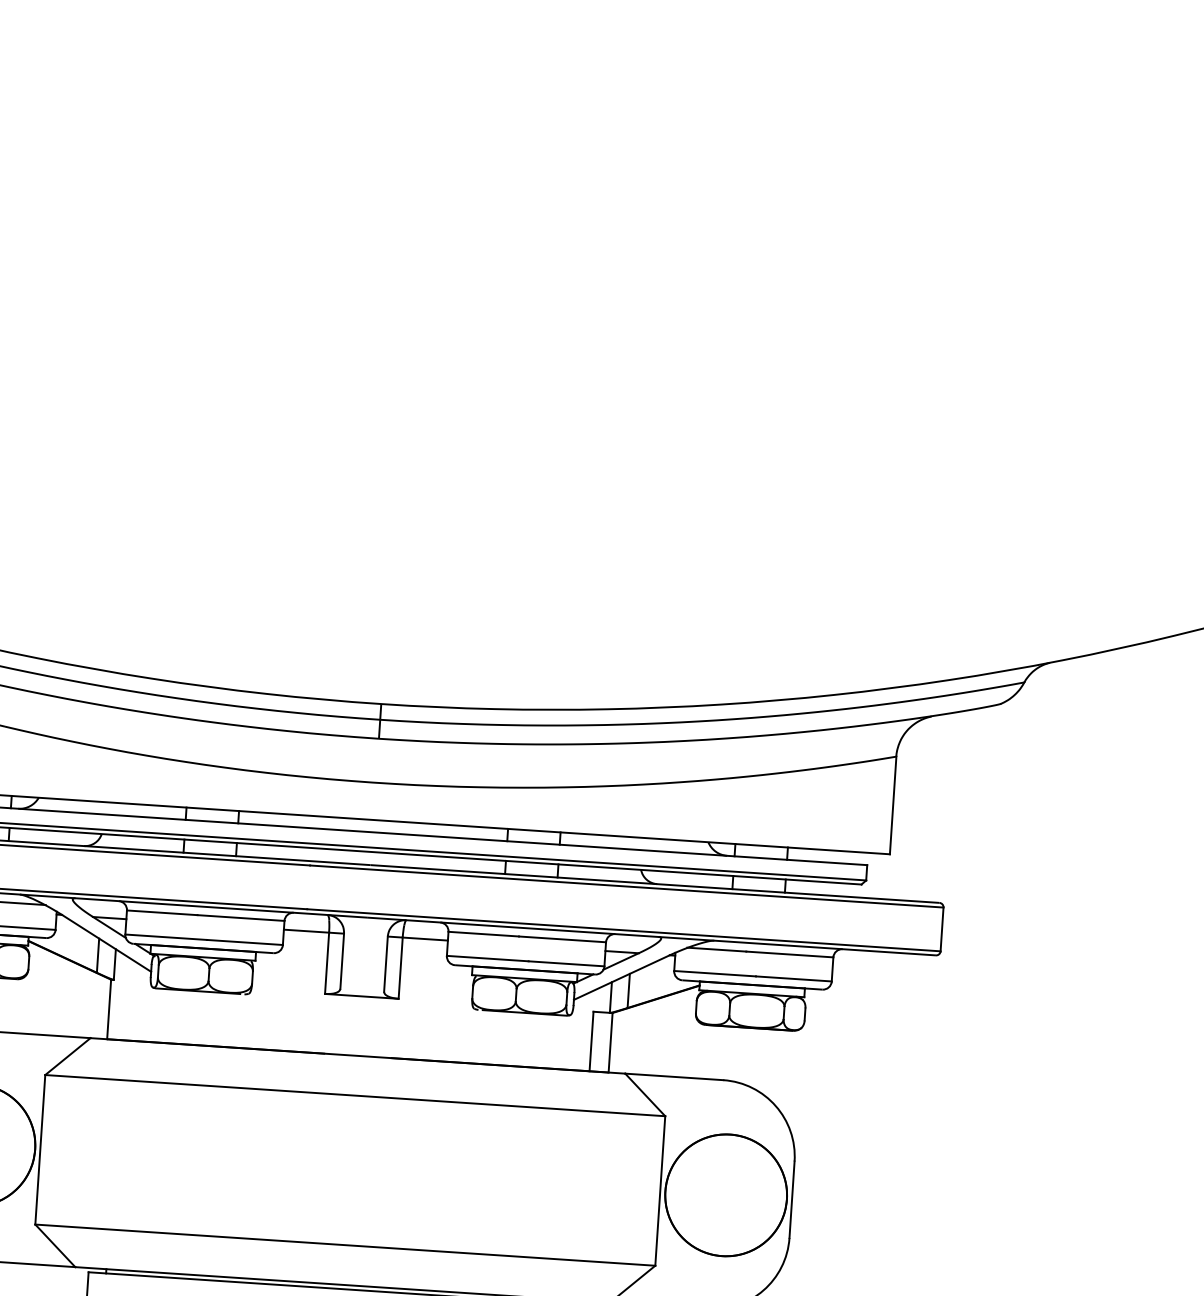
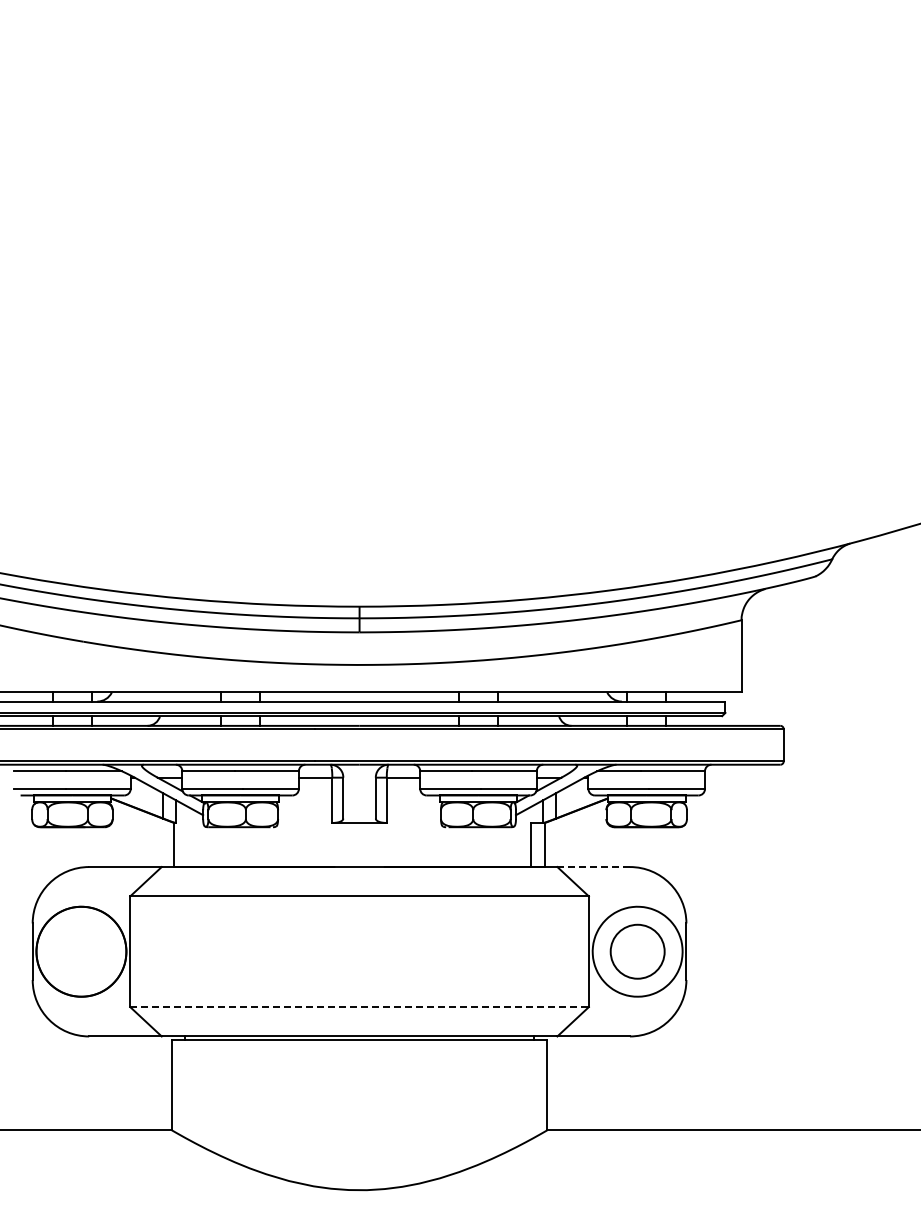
line: (675, 1077) -> (594, 867), solid -> dashed
circle: (725, 1195) -> (637, 951), size x0.6
line: (346, 1245) -> (360, 1007), solid -> dashed

